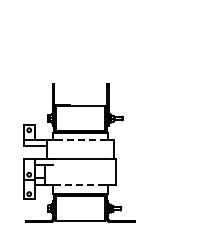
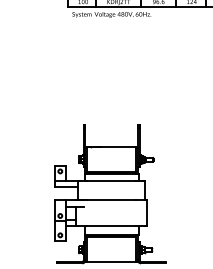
line: (80, 139) -> (111, 180), dashed -> solid
line: (80, 184) -> (111, 225), dashed -> solid

